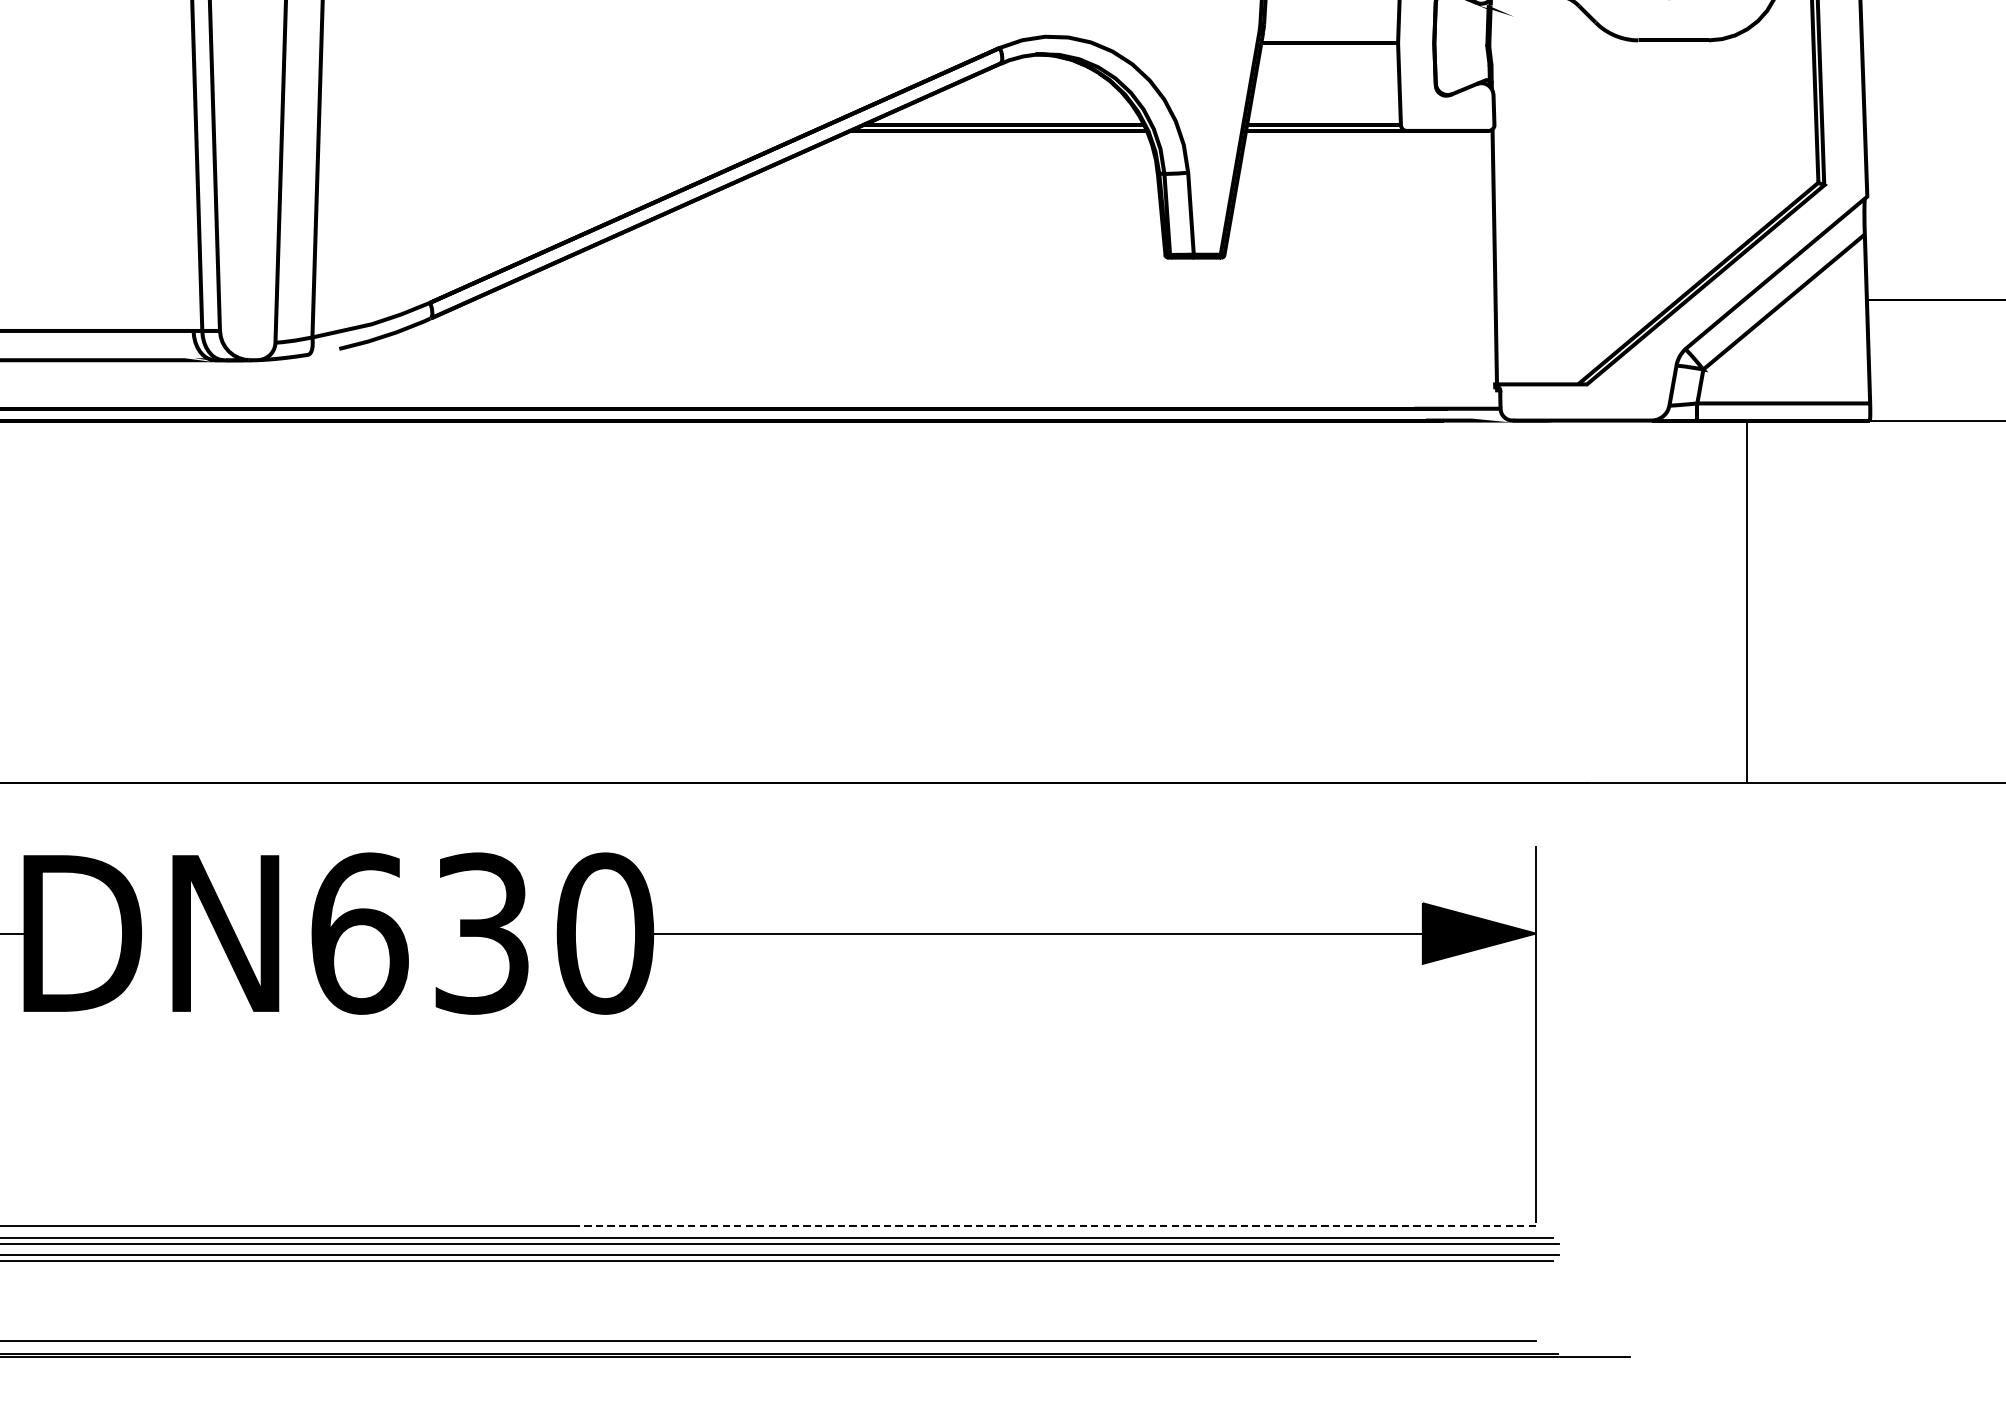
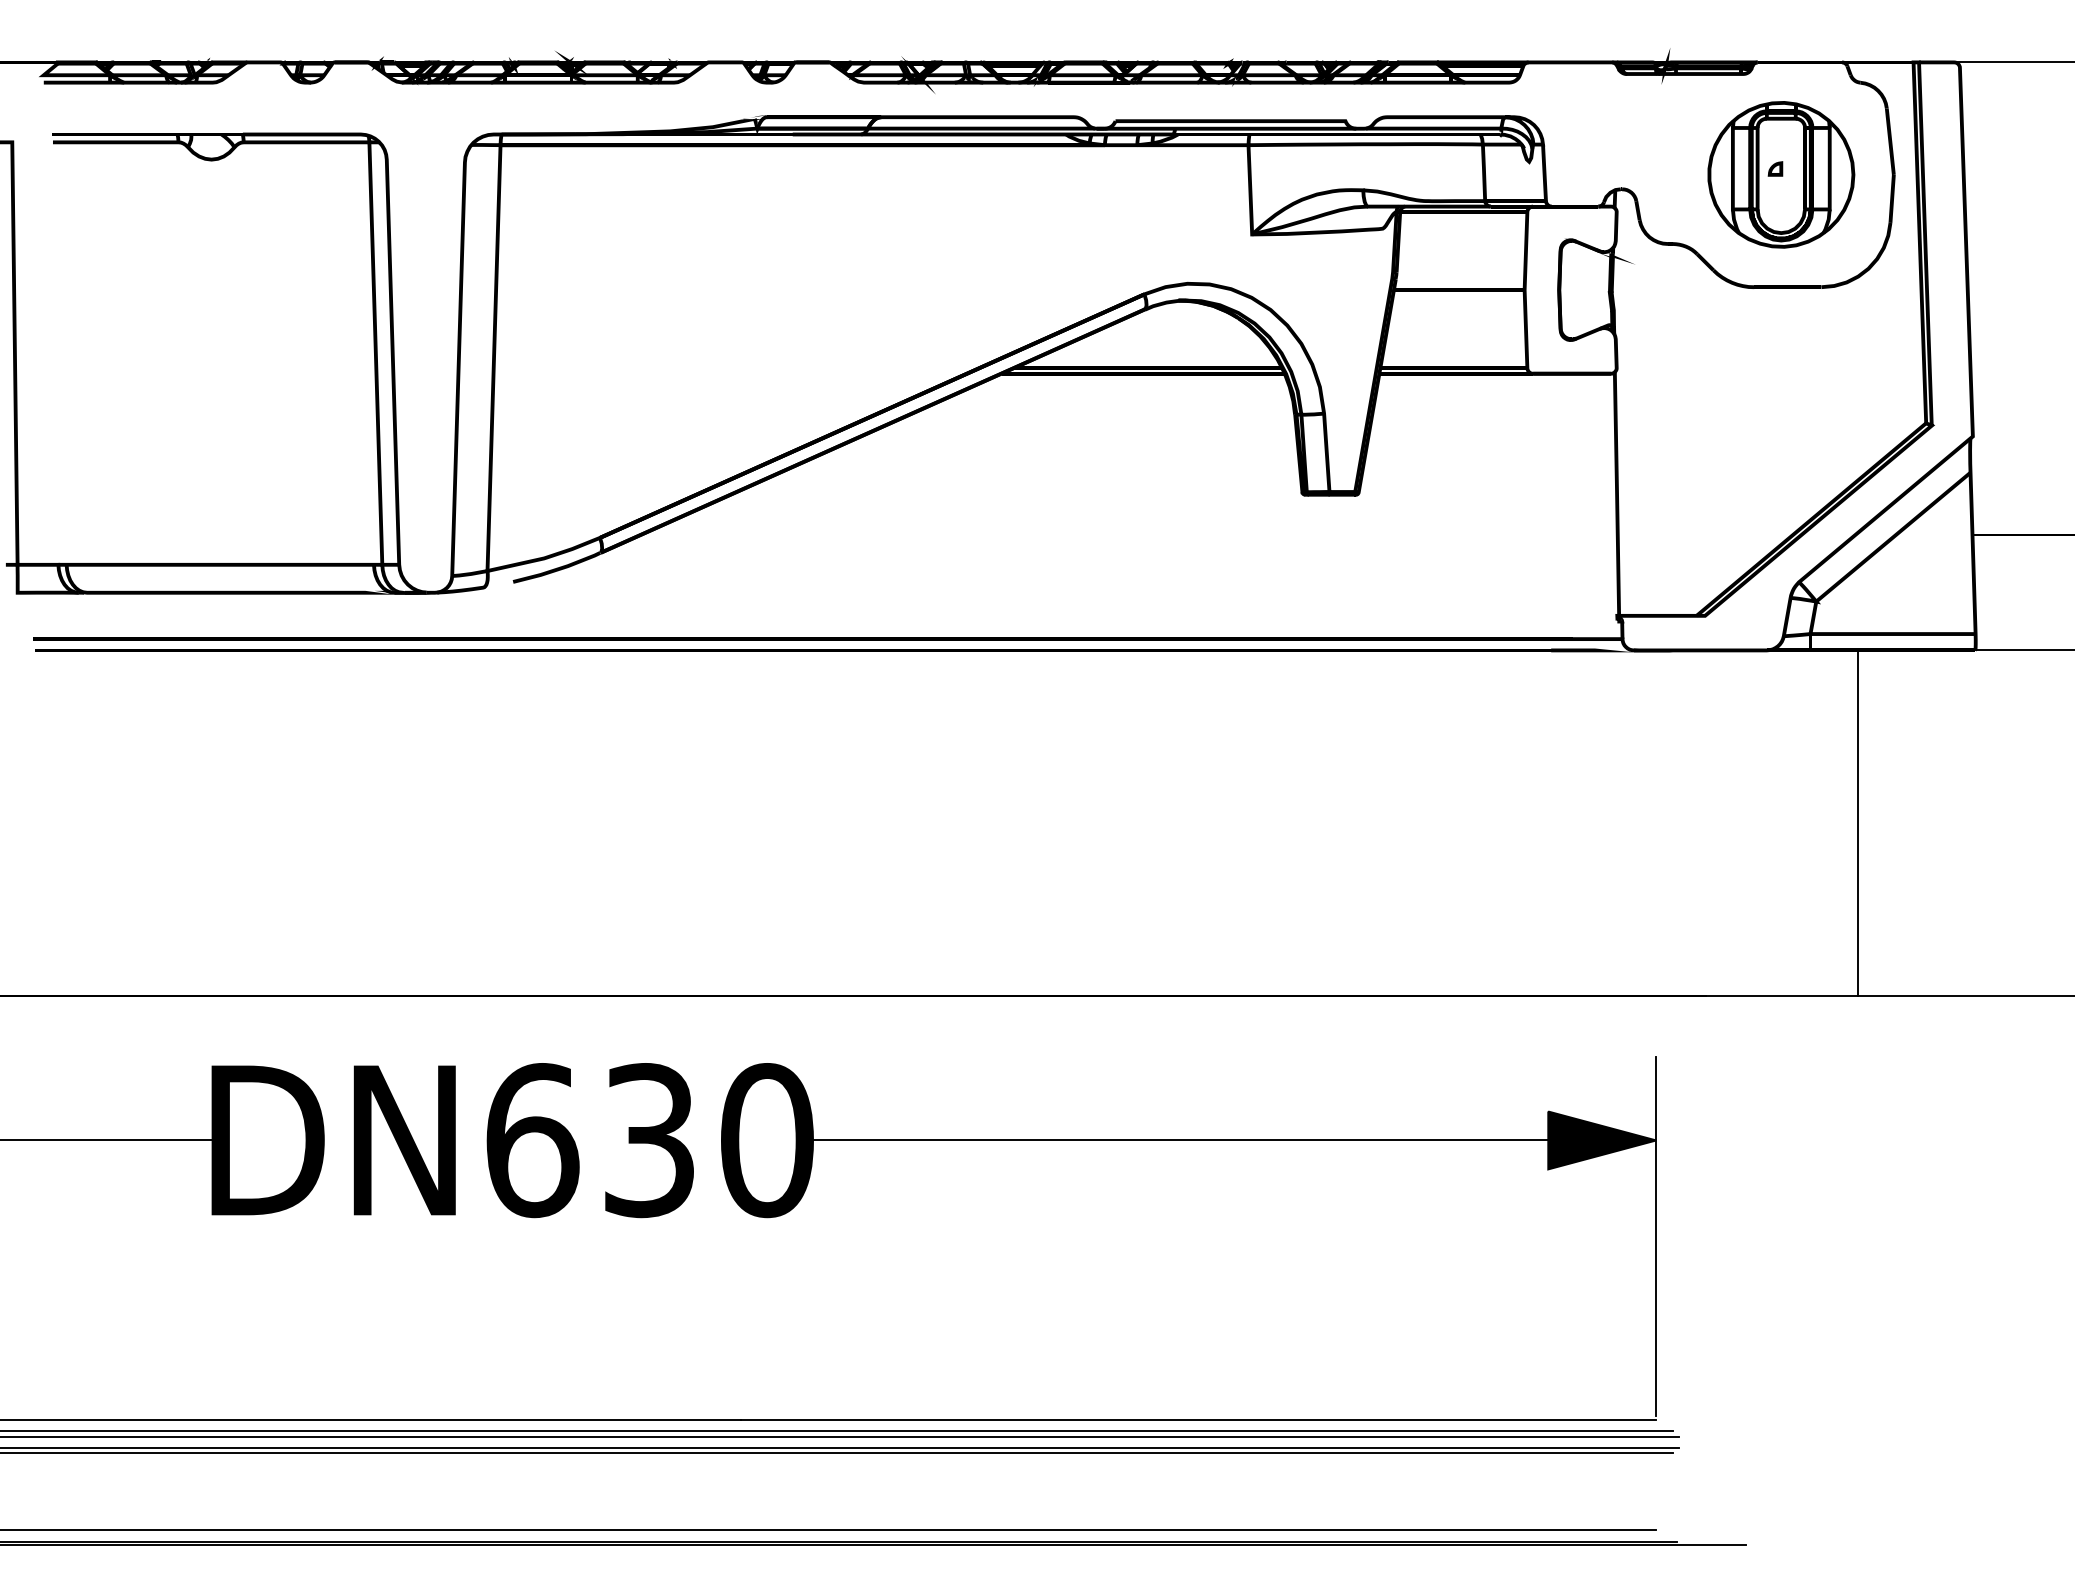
line: (1056, 1225) -> (1198, 1419), dashed -> solid

